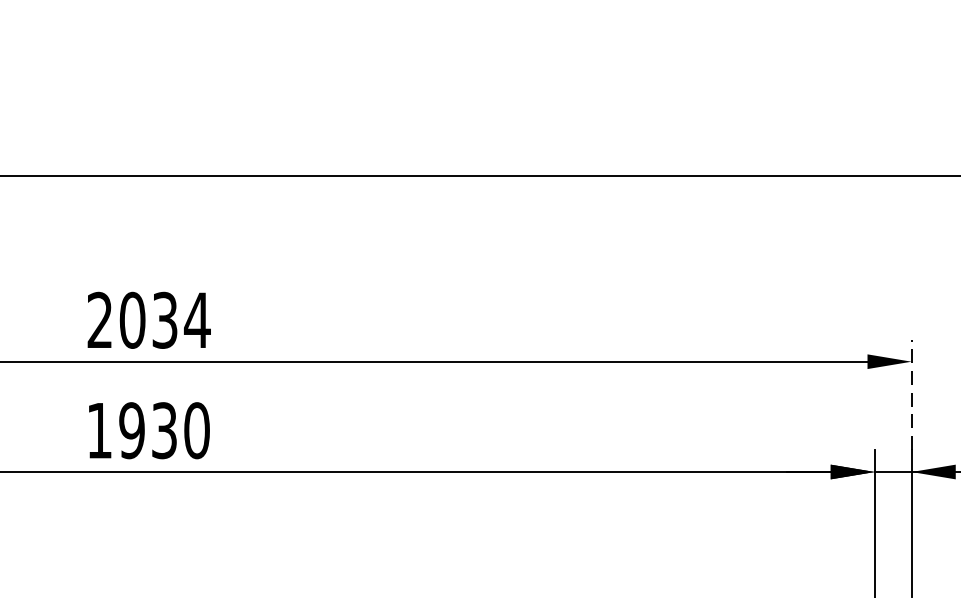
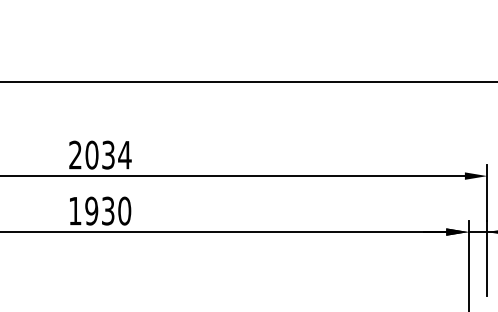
line: (912, 393) -> (487, 192), dashed -> solid

